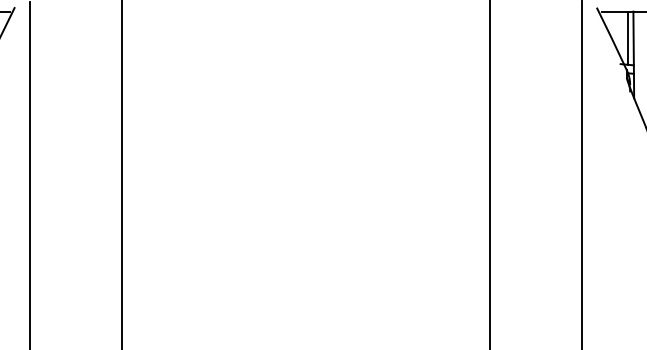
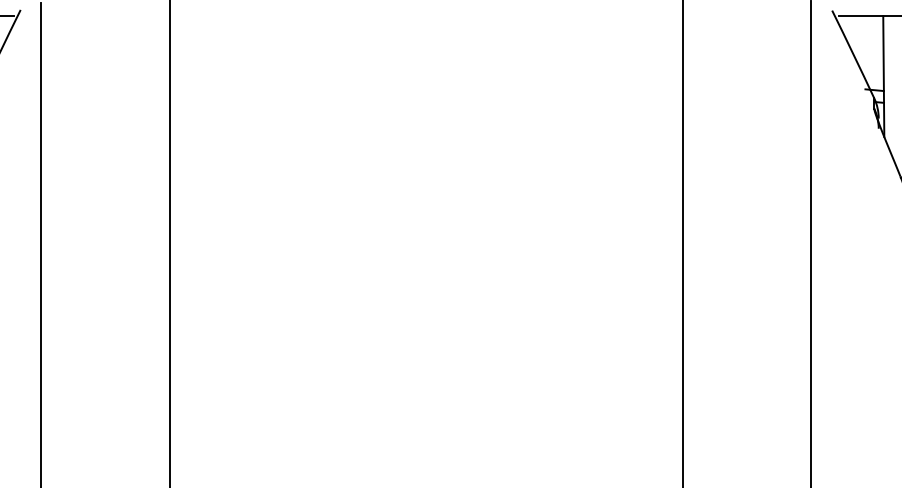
line: (627, 38) -> (875, 53), removed

